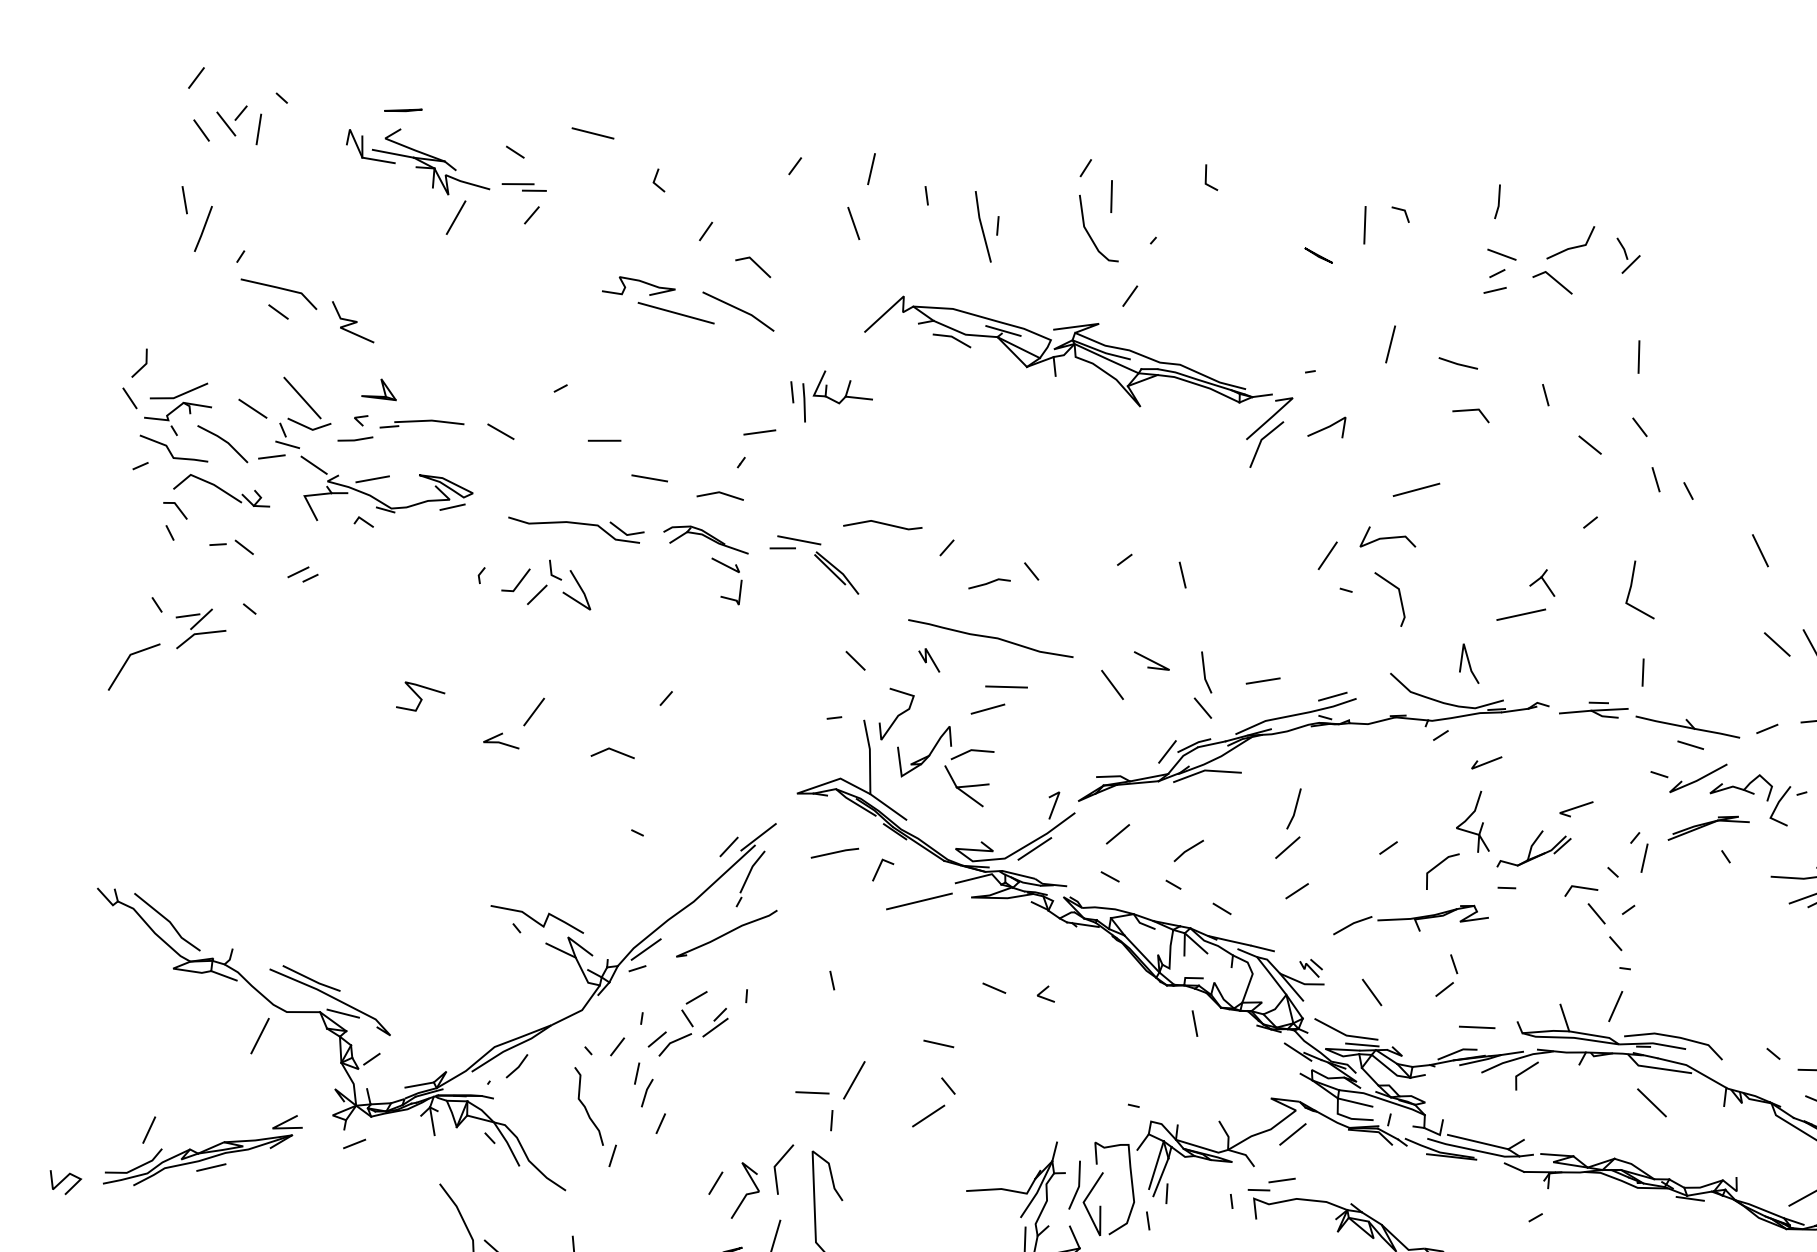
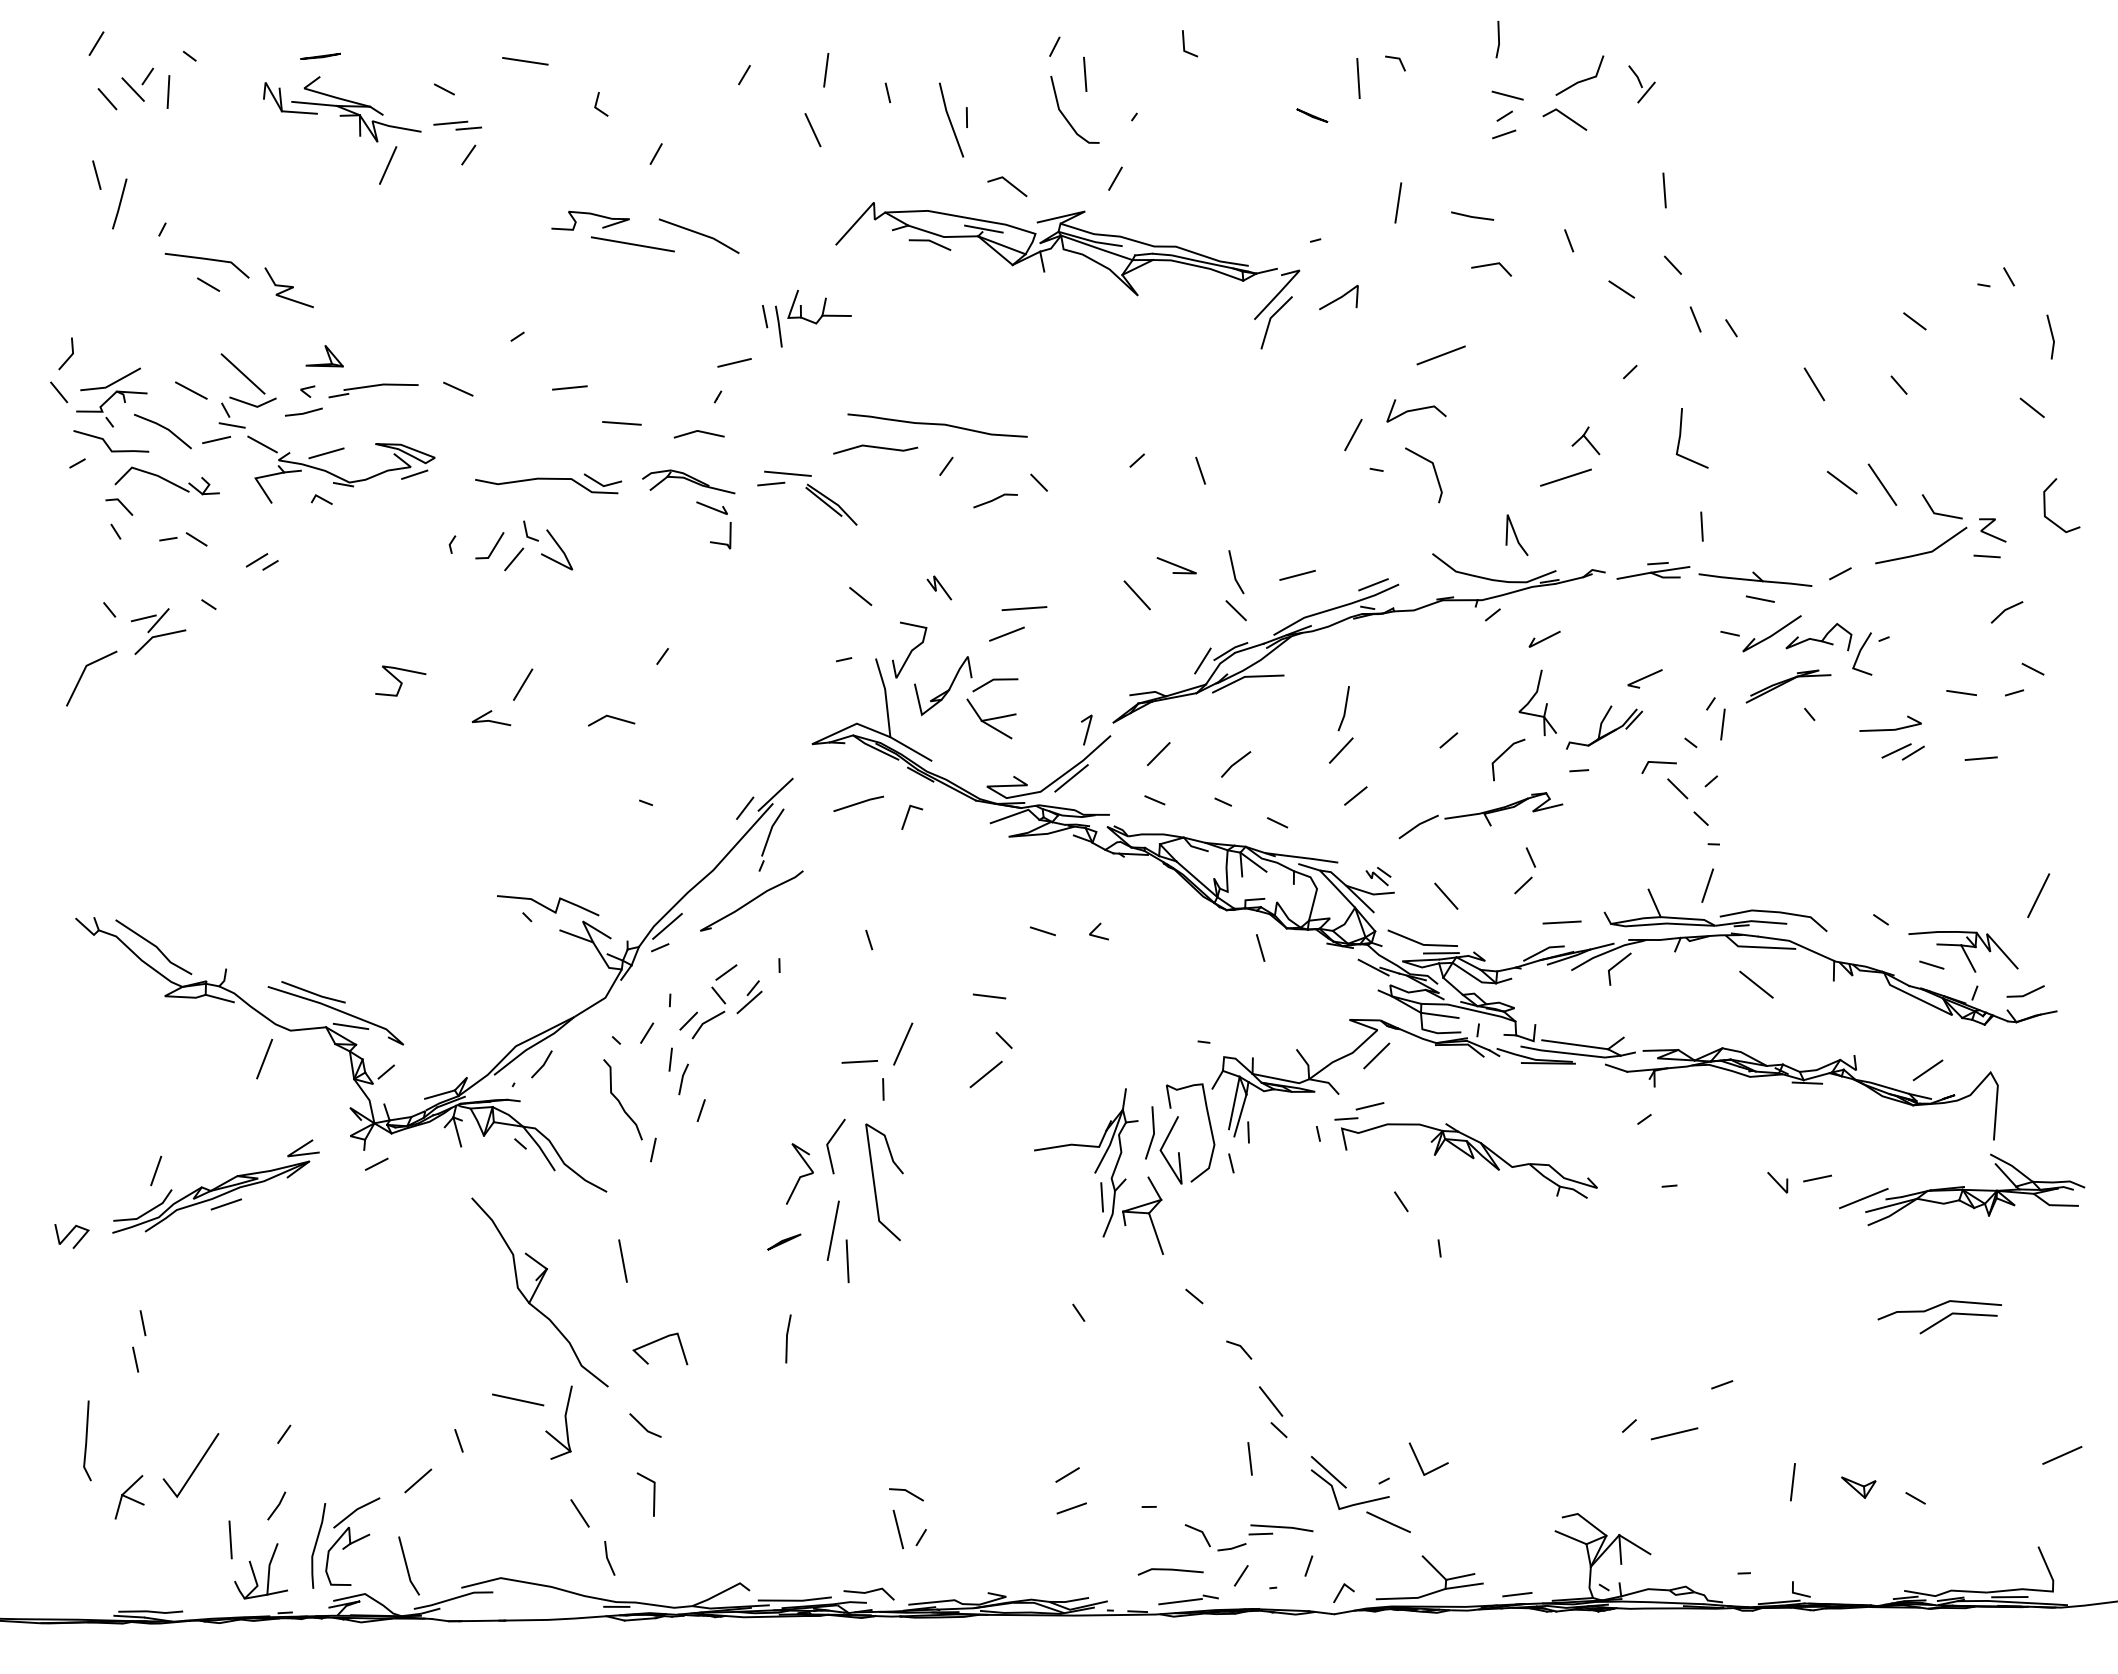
line: (755, 264) -> (1009, 184), moved
curve: (990, 638) -> (937, 425), moved
line: (919, 901) -> (953, 846), removed
line: (716, 1183) -> (766, 1168), removed

